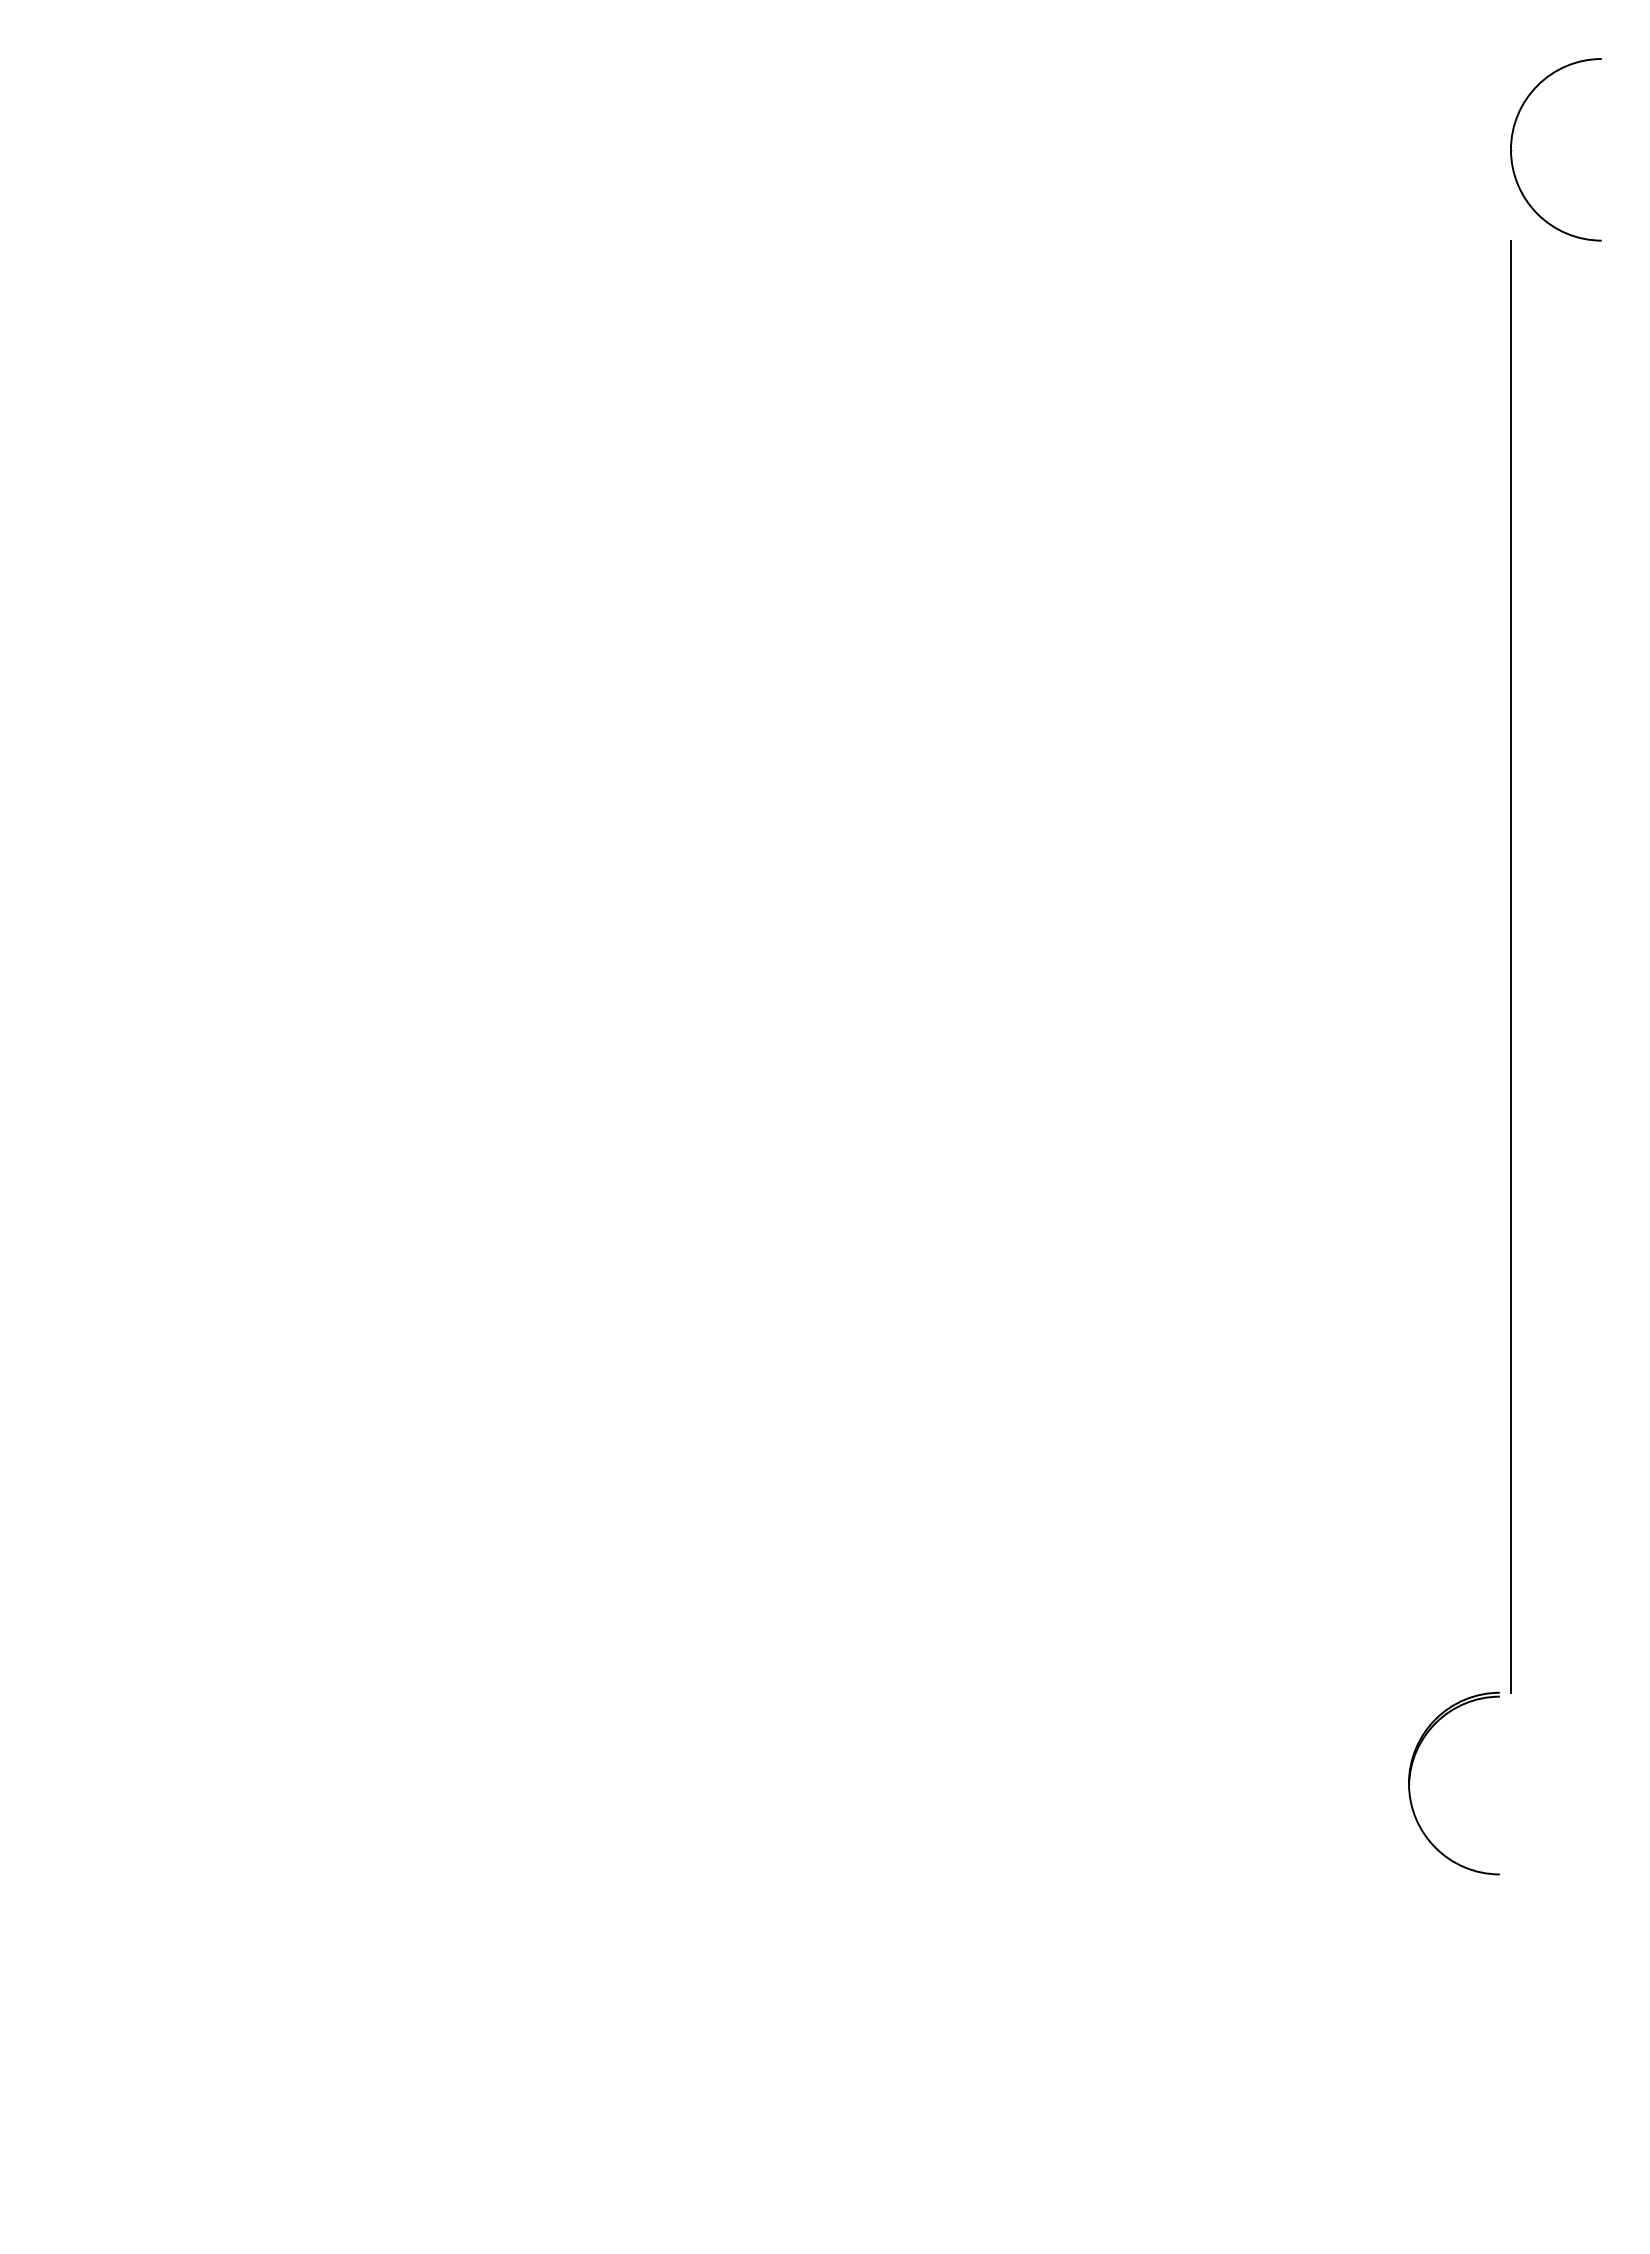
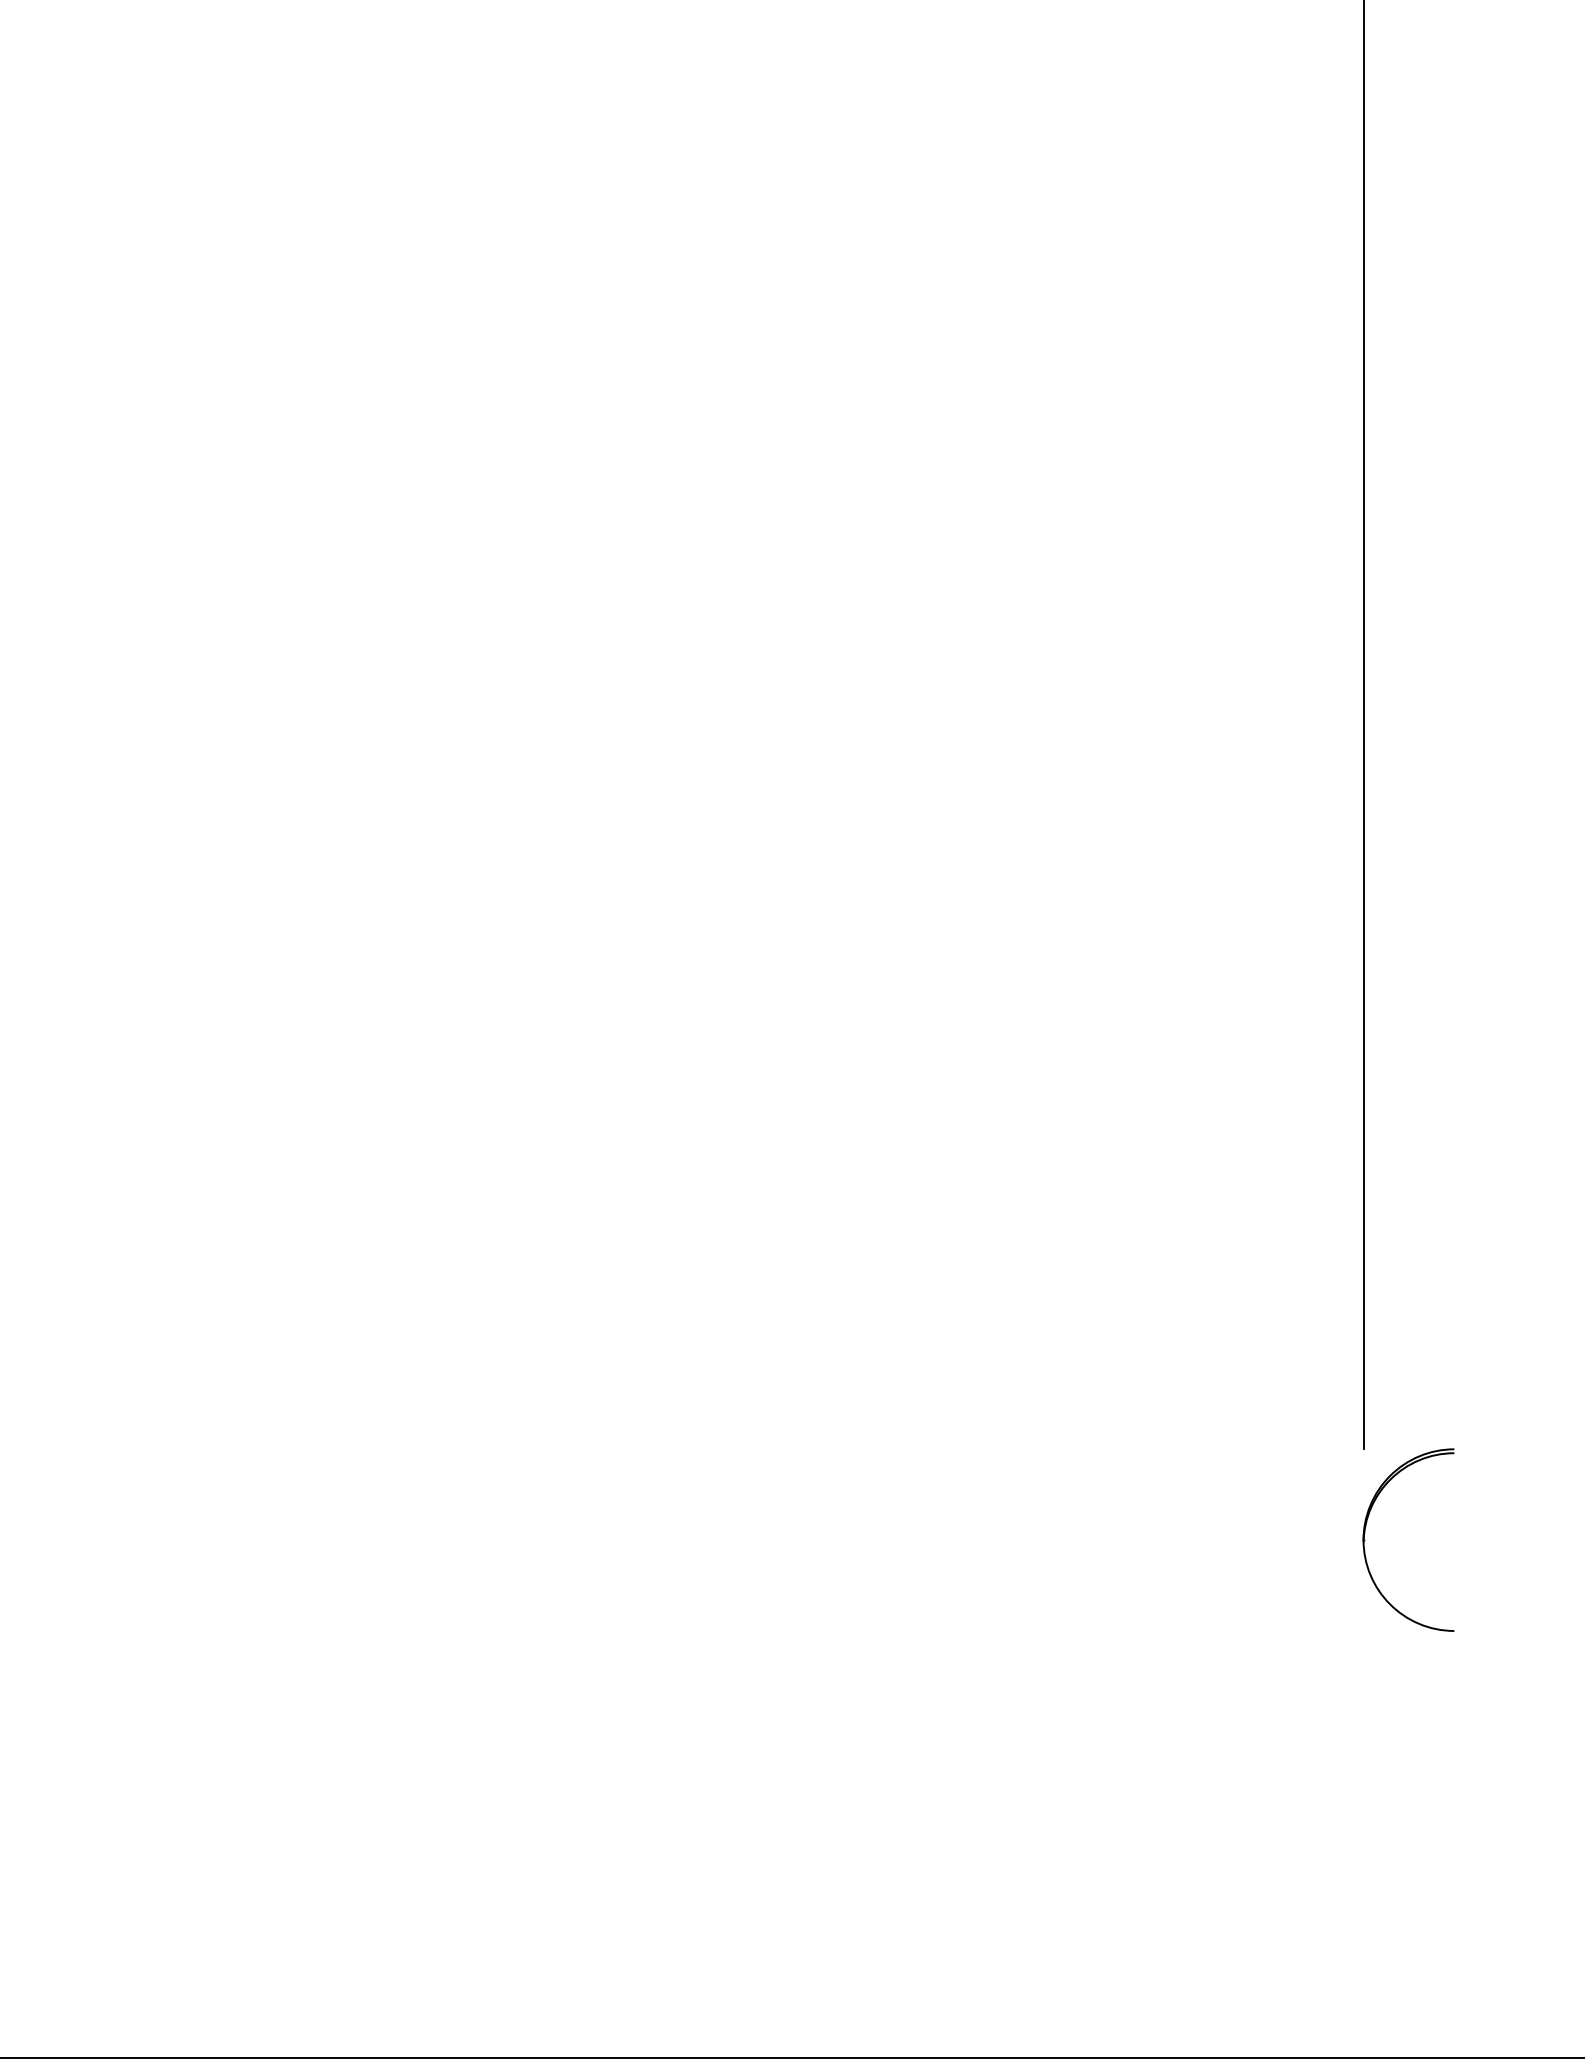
part: (1410, 1784) -> (1365, 1541), moved

